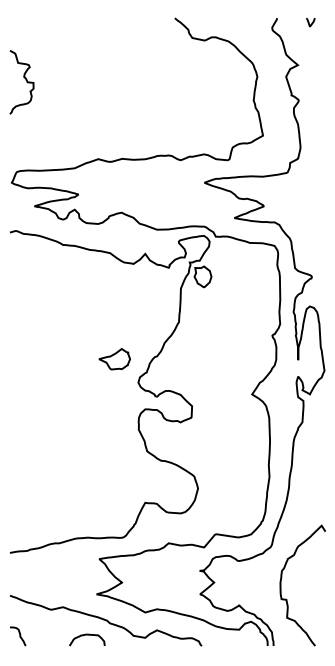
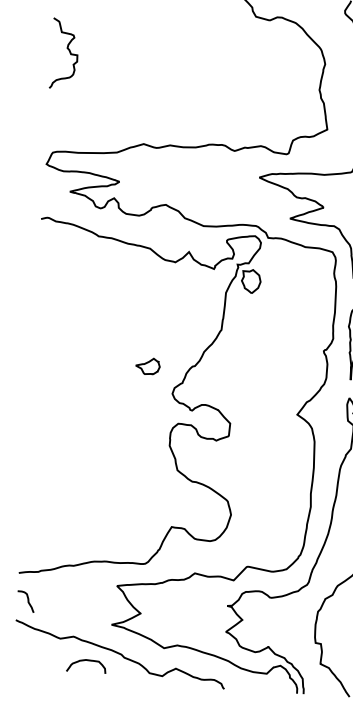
part: (114, 359) -> (147, 366), size x0.7
curve: (87, 635) -> (87, 661), moved
curve: (19, 636) -> (27, 601), moved

